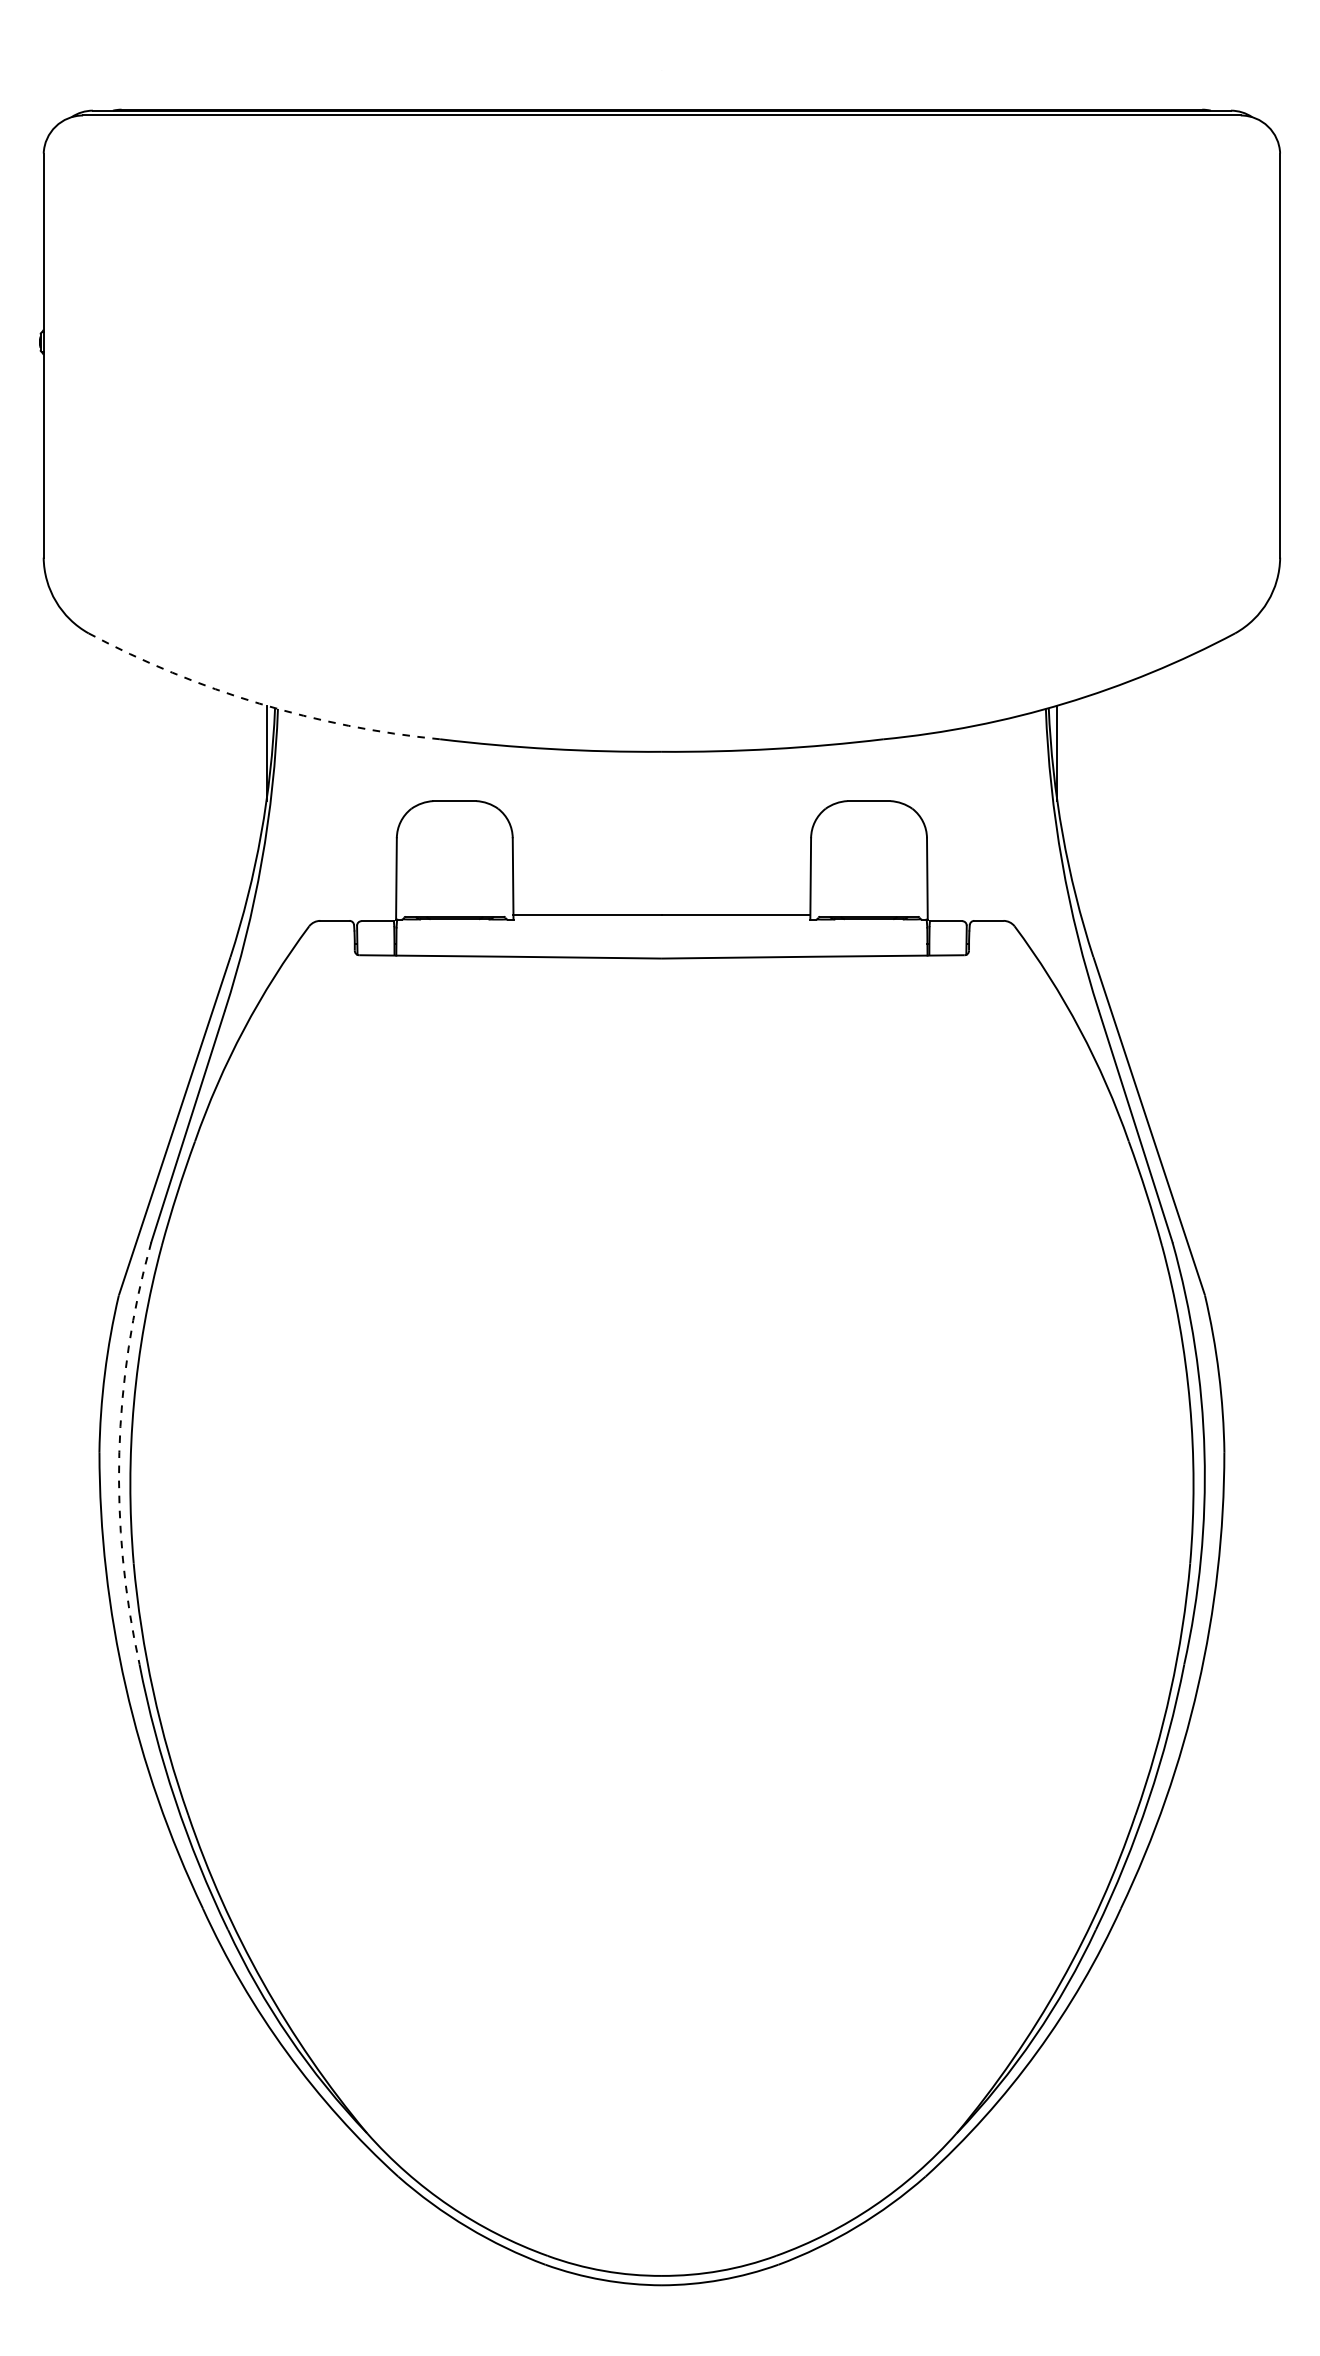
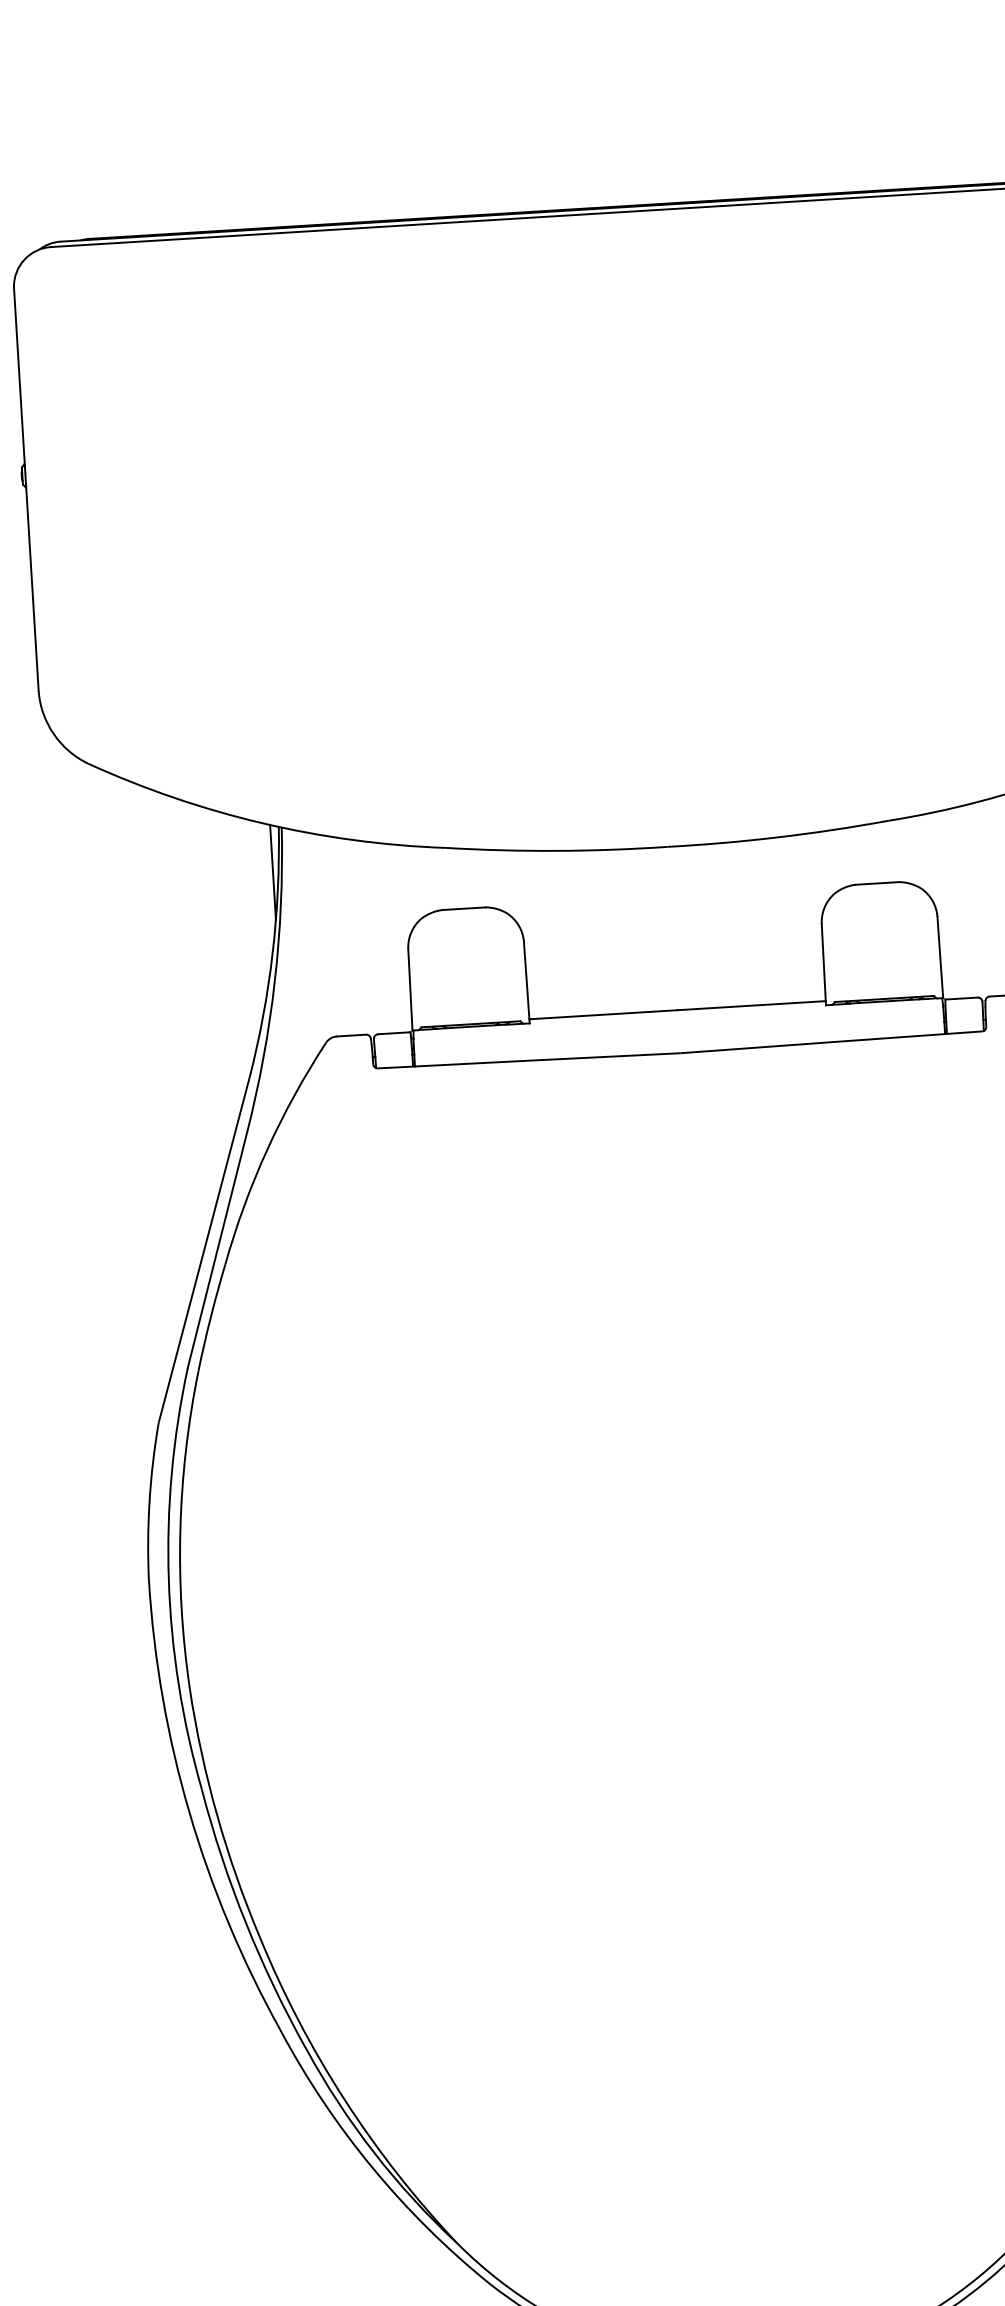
arc: (259, 703) -> (262, 823), dashed -> solid
arc: (119, 1452) -> (168, 1579), dashed -> solid

